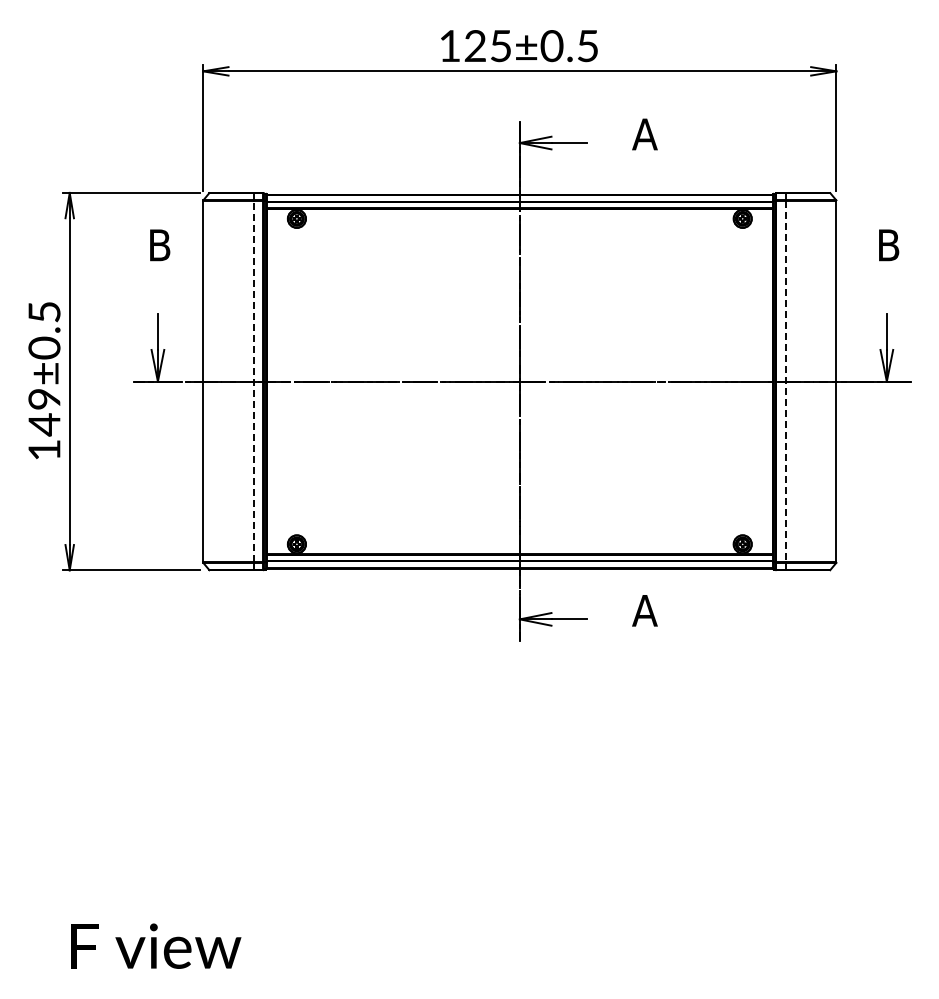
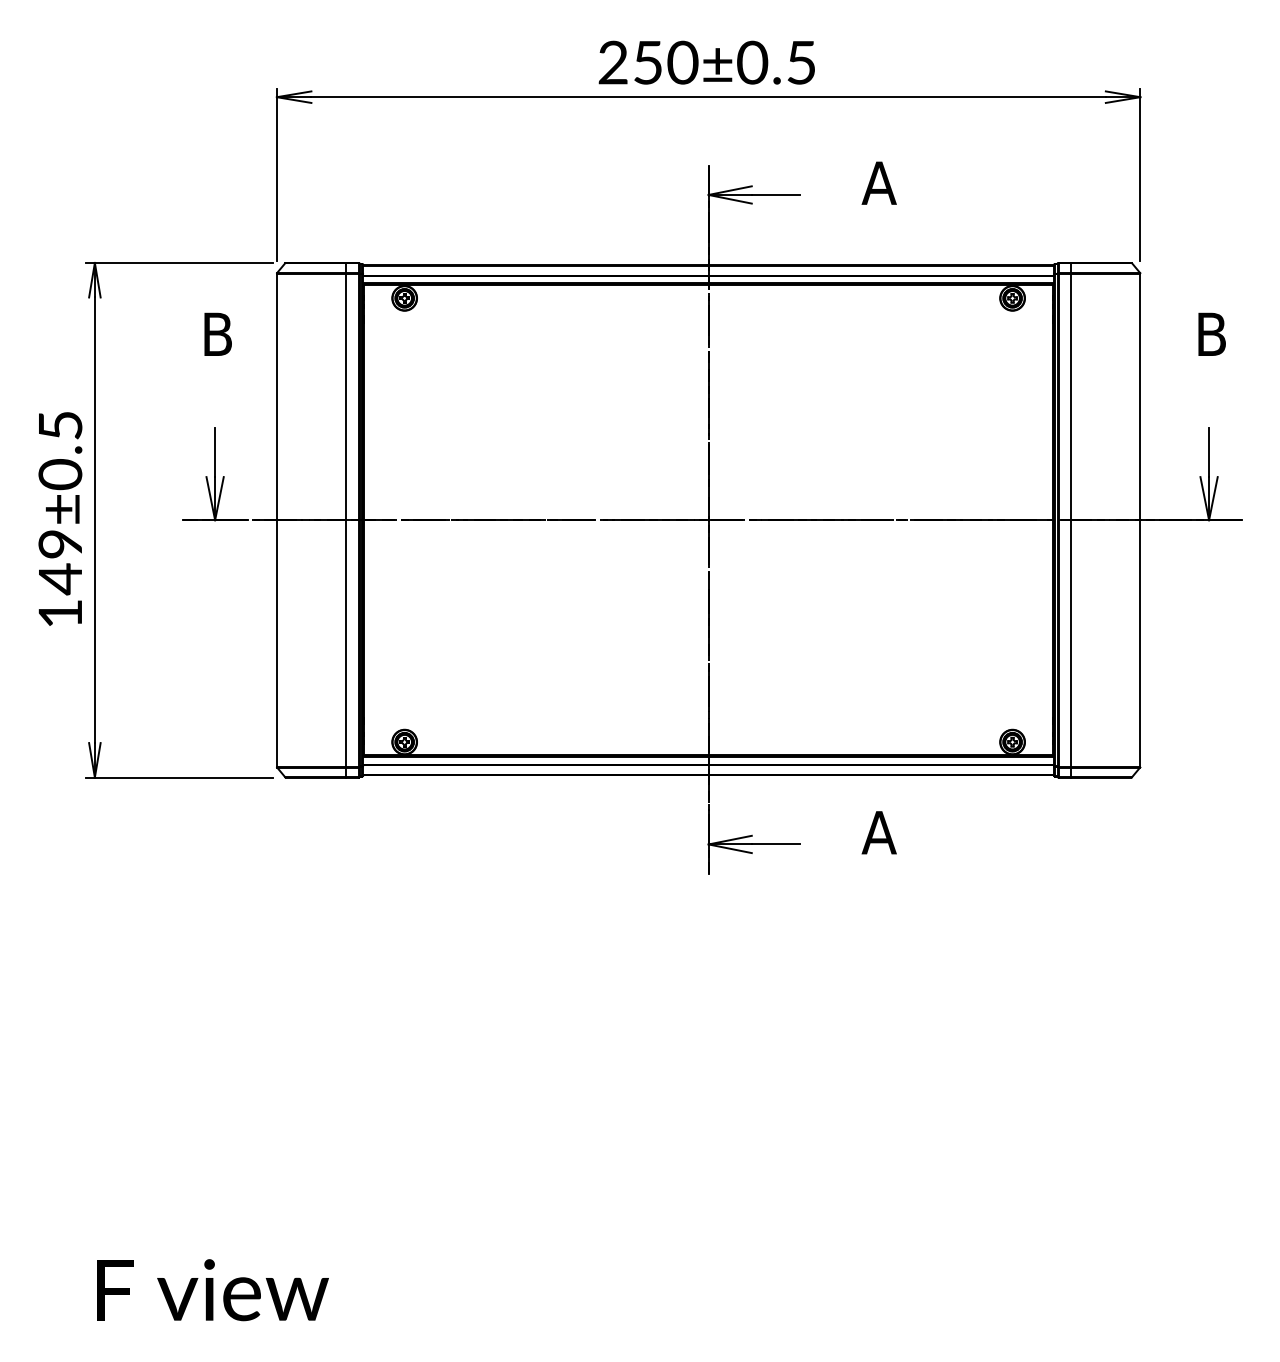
text: (475, 46) -> (648, 63), 125±0.5 -> 250±0.5
line: (253, 381) -> (345, 520), dashed -> solid
line: (785, 381) -> (1070, 520), dashed -> solid

